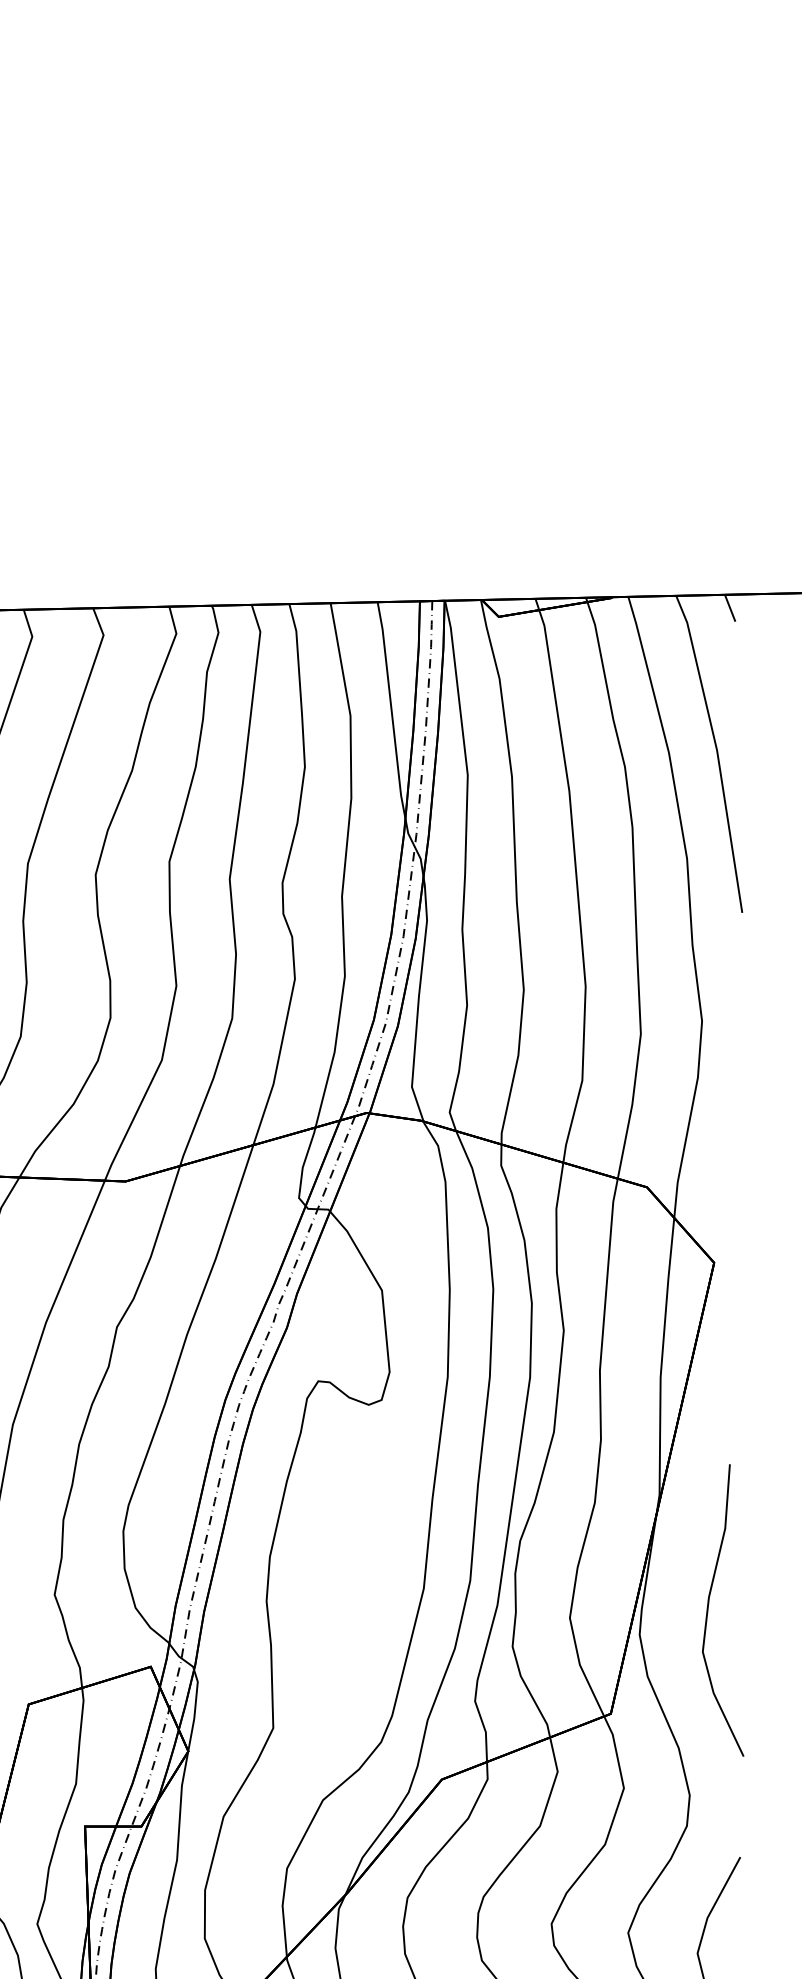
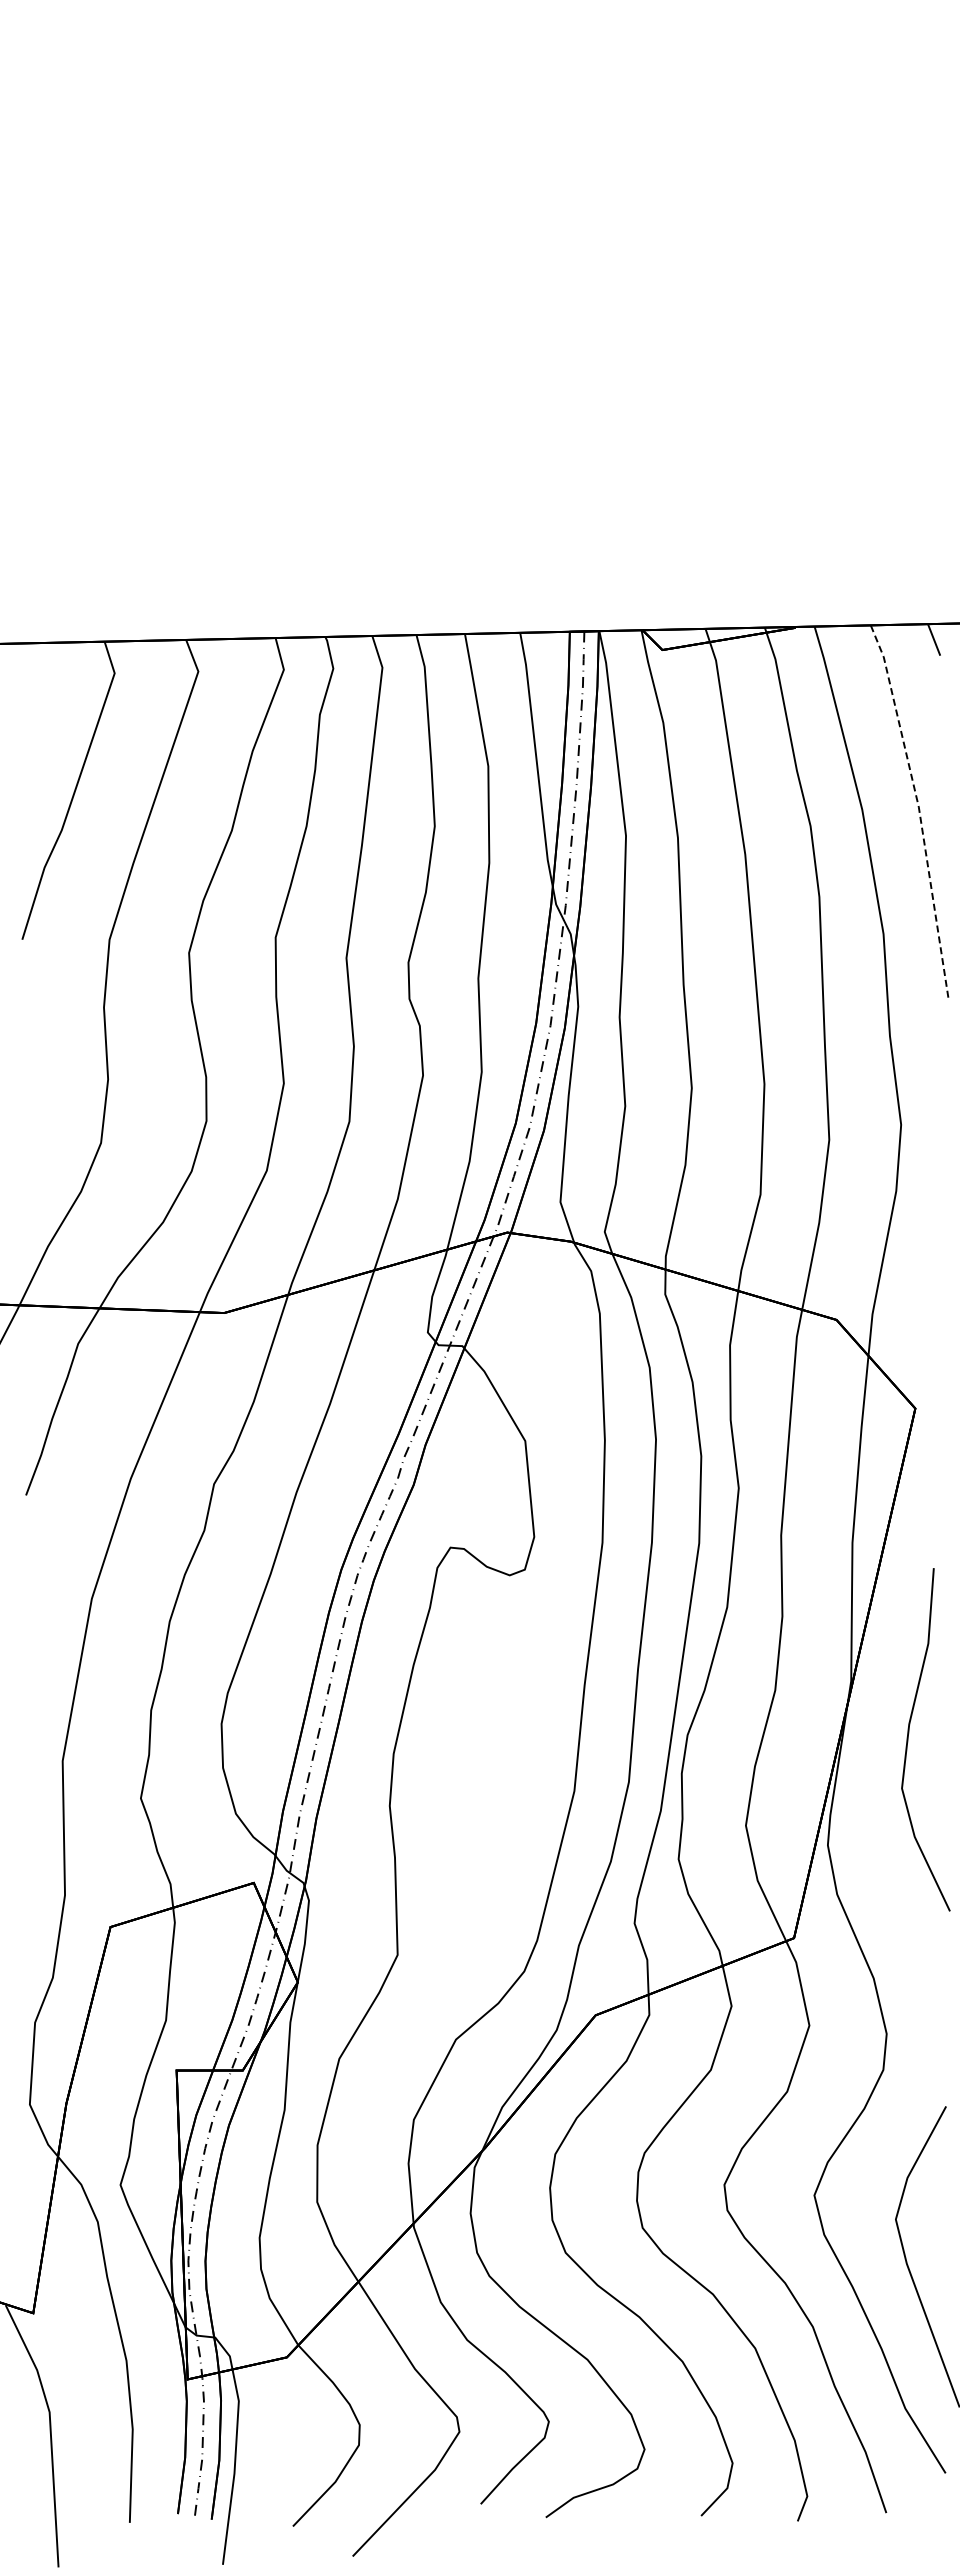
line: (716, 750) -> (918, 807), solid -> dashed
curve: (708, 1610) -> (908, 1739), moved

